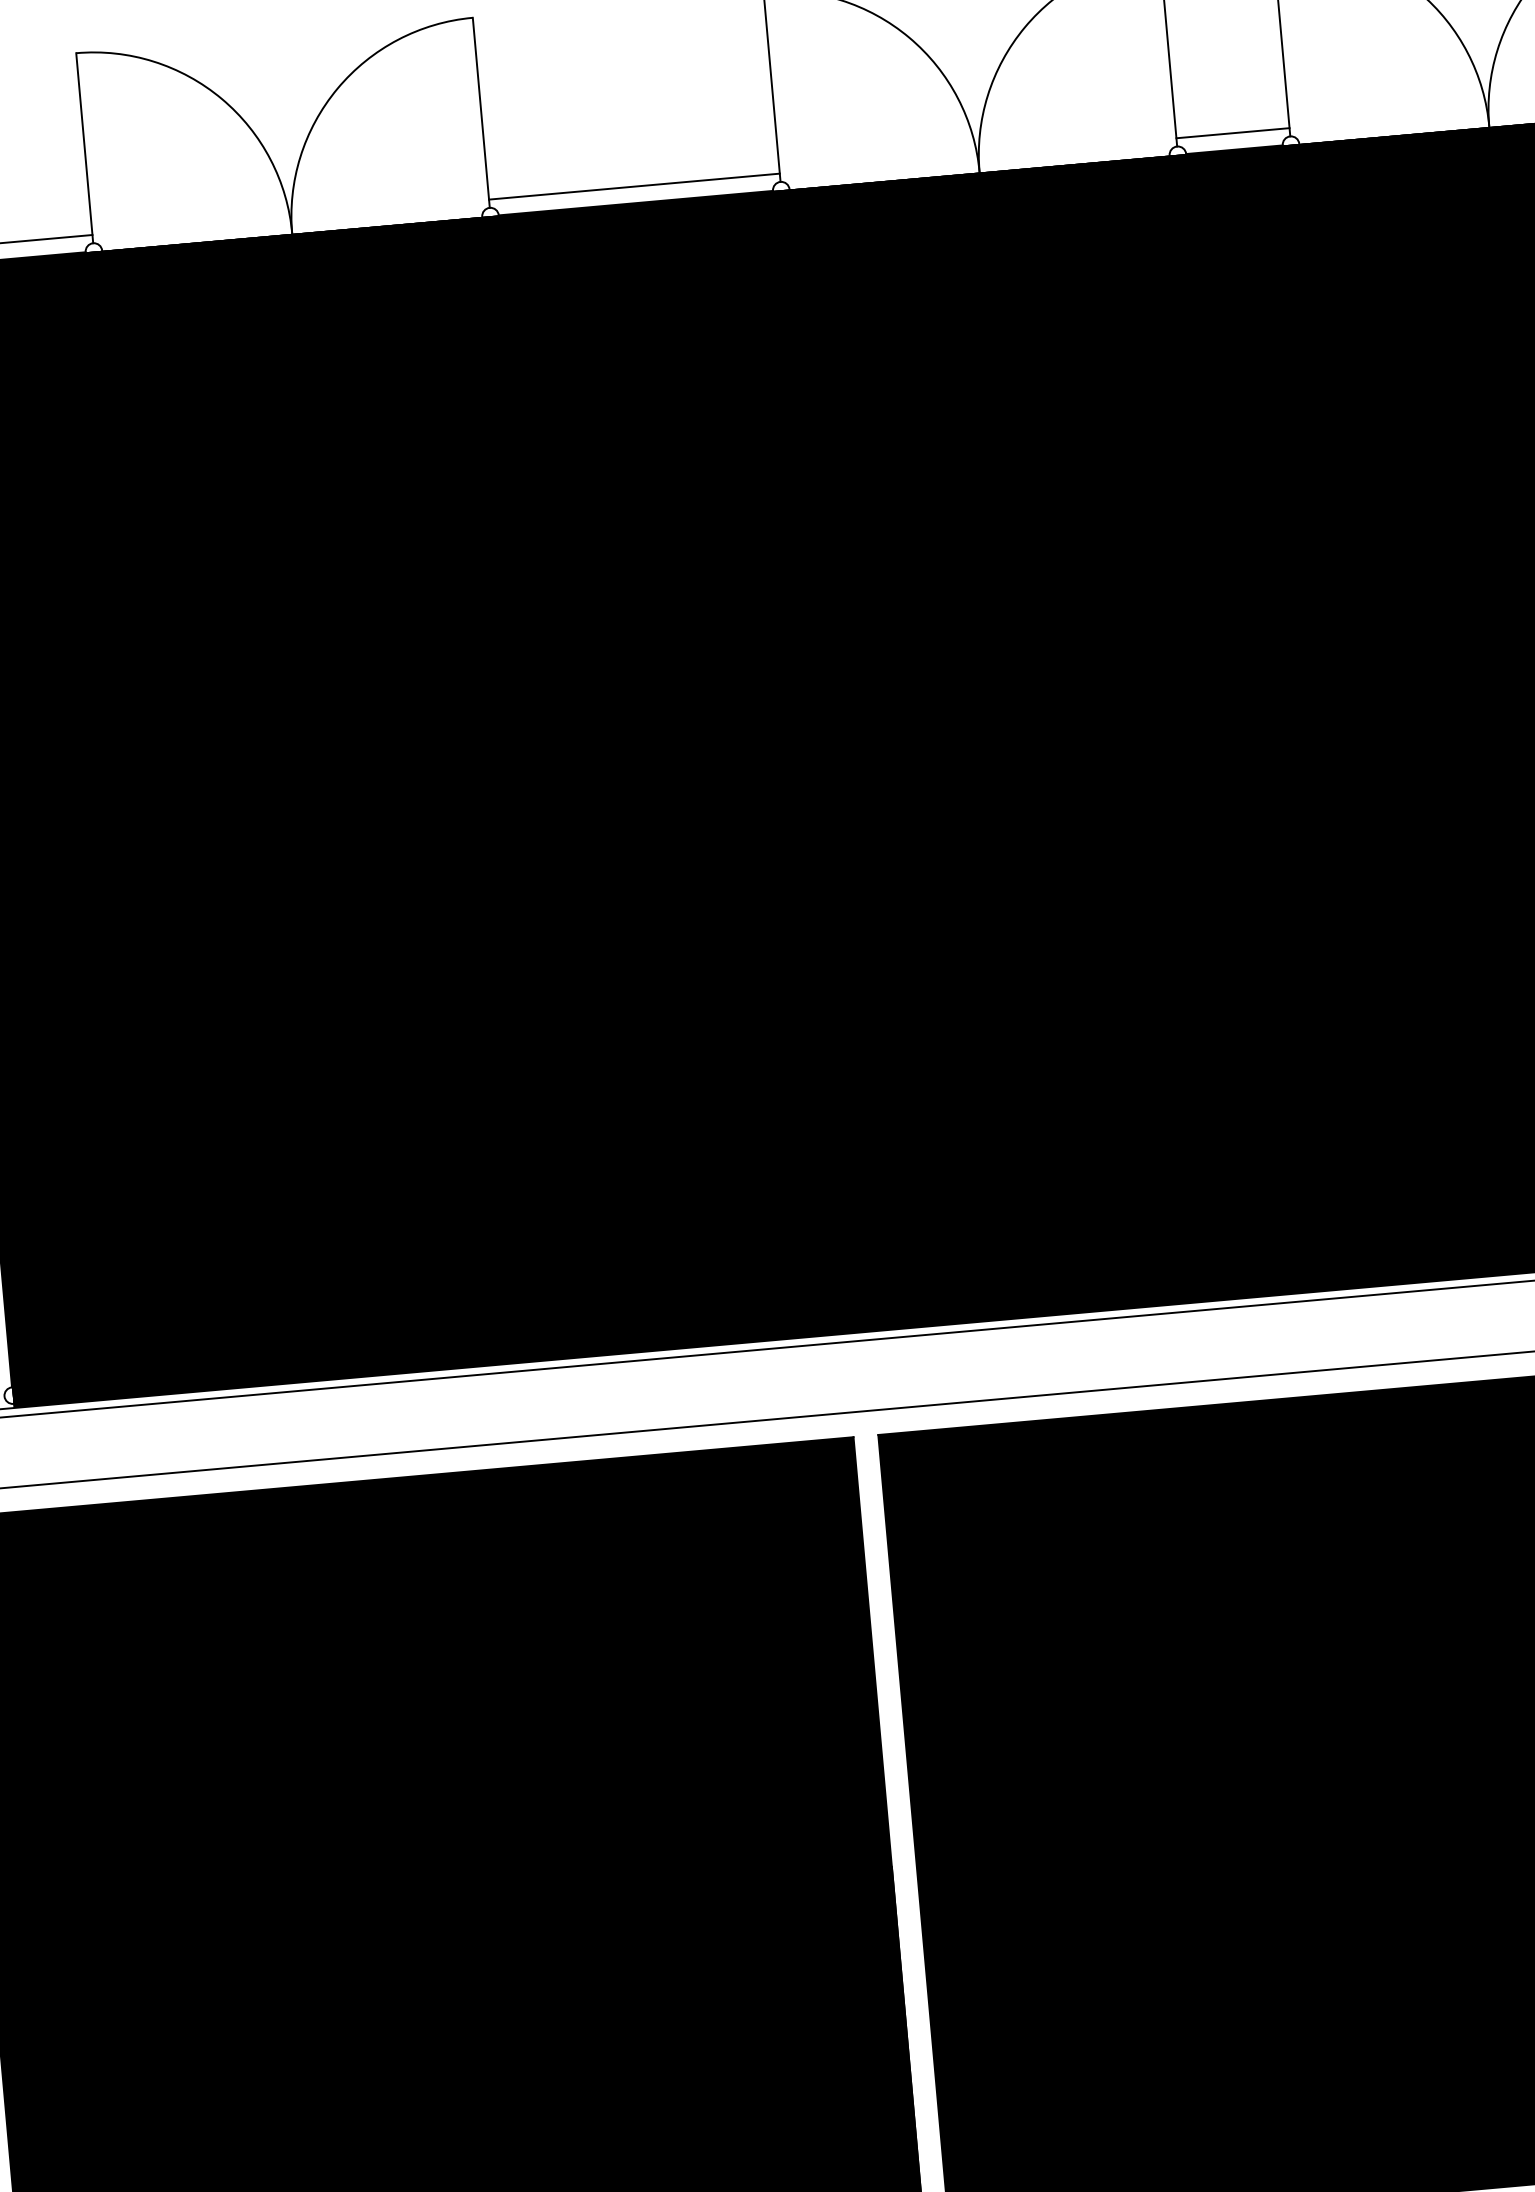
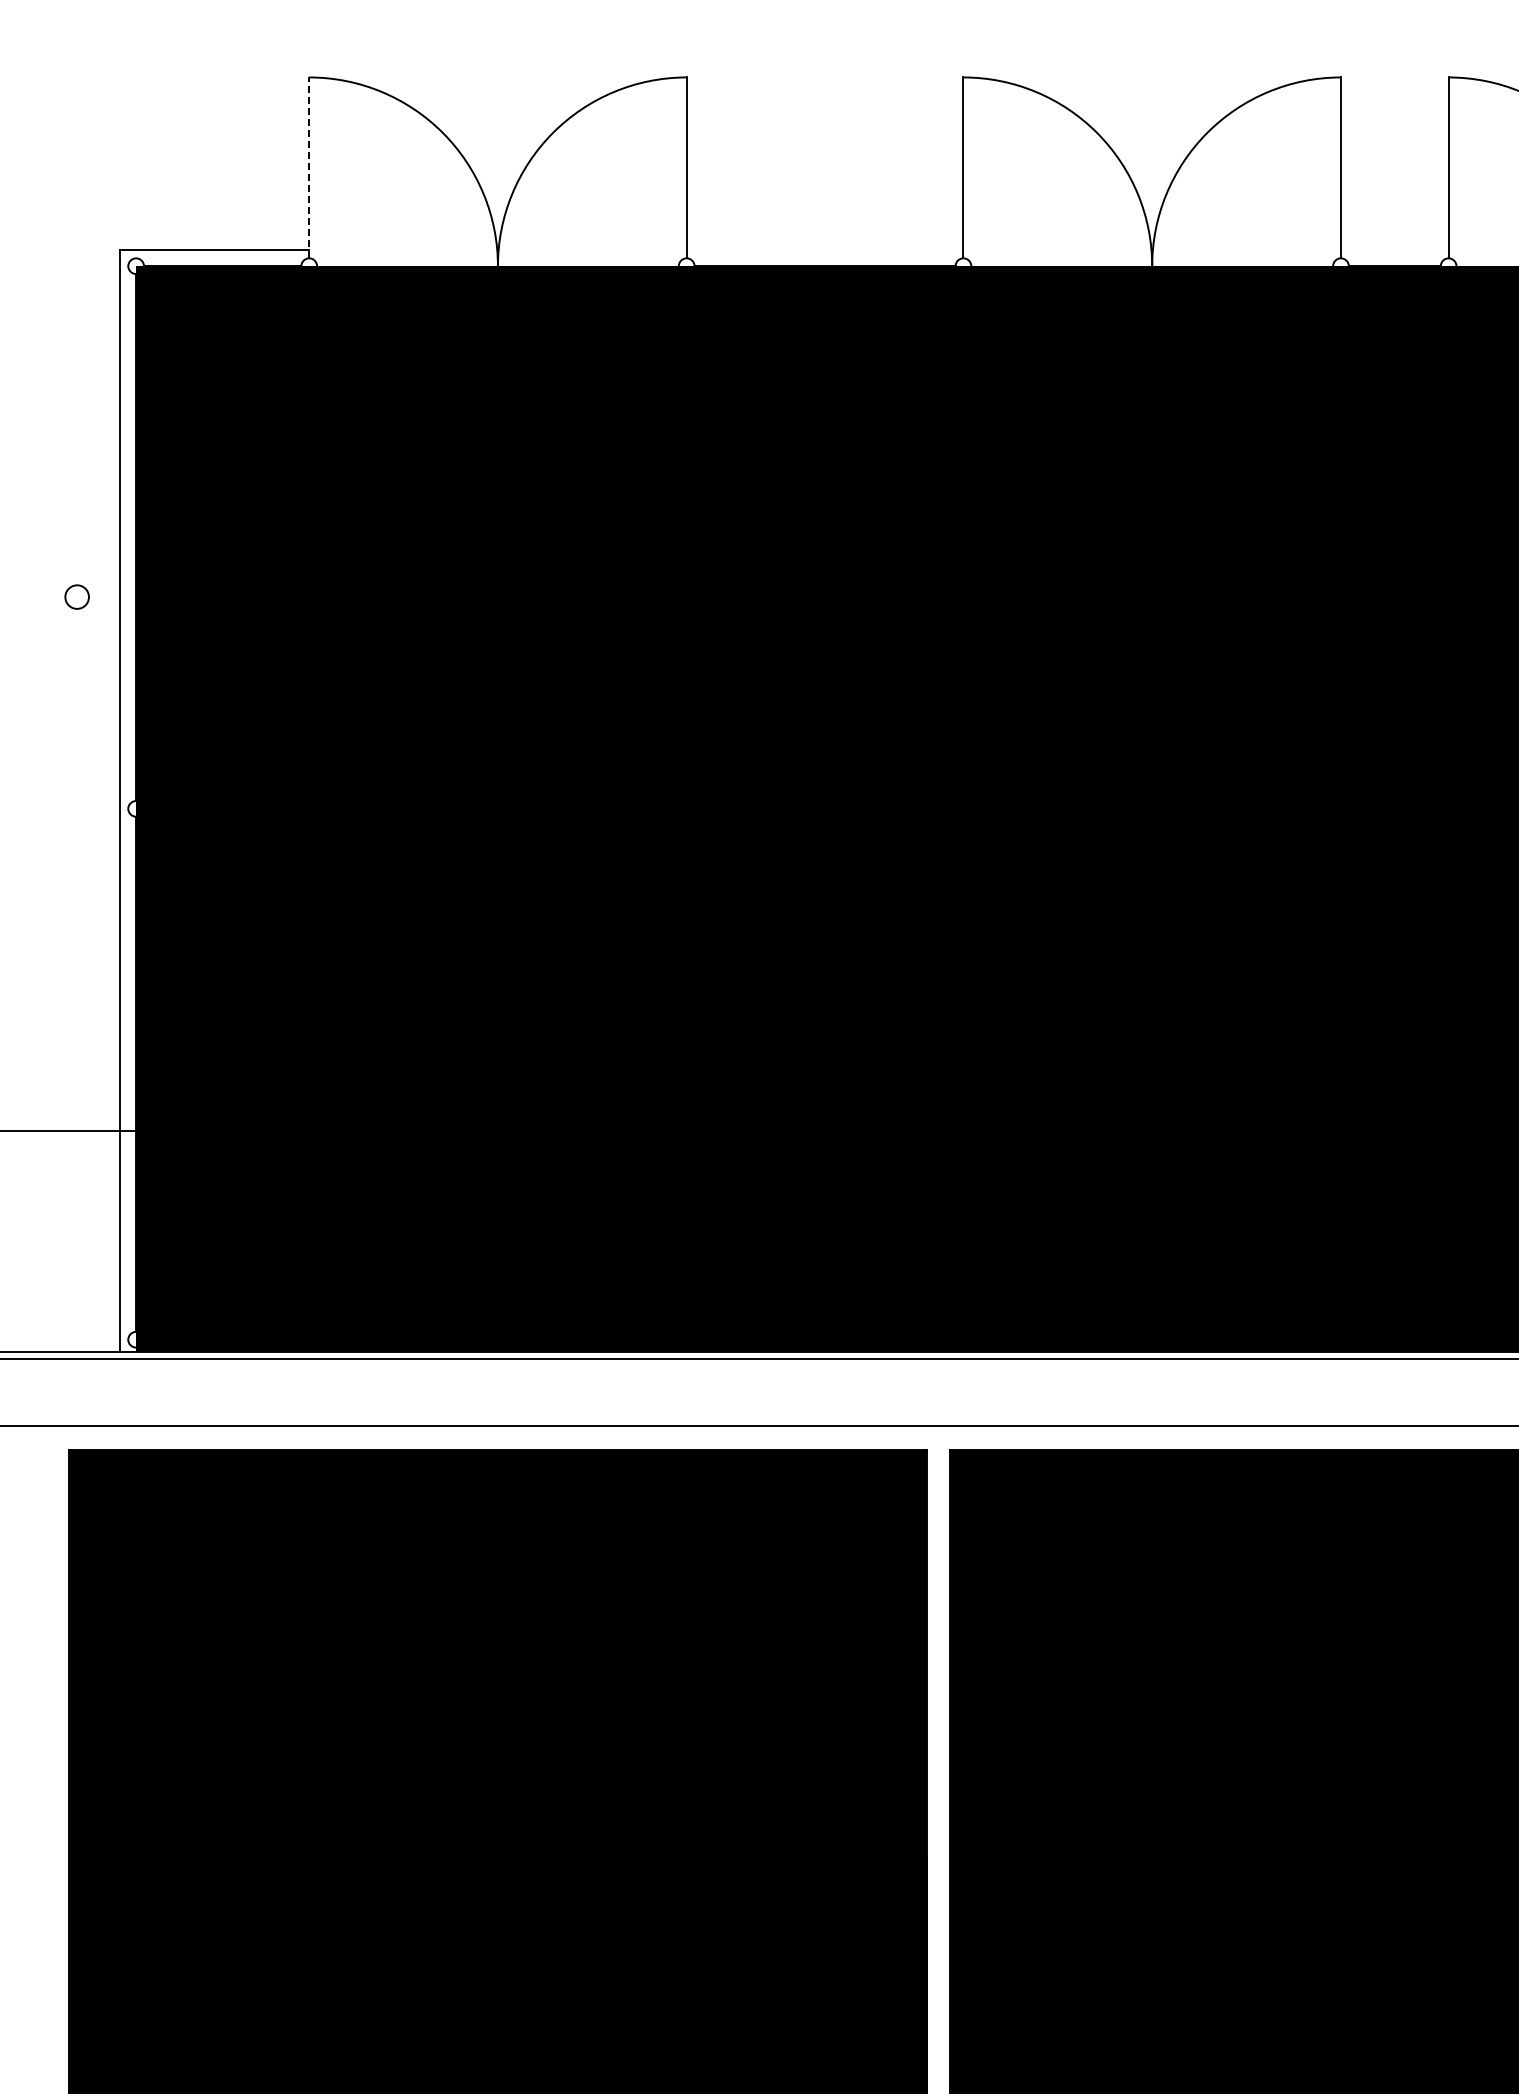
line: (1232, 133) -> (1394, 250), removed
line: (84, 147) -> (309, 167), solid -> dashed
line: (633, 186) -> (824, 250), removed

